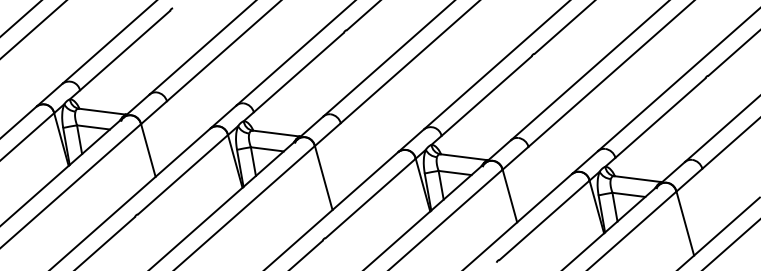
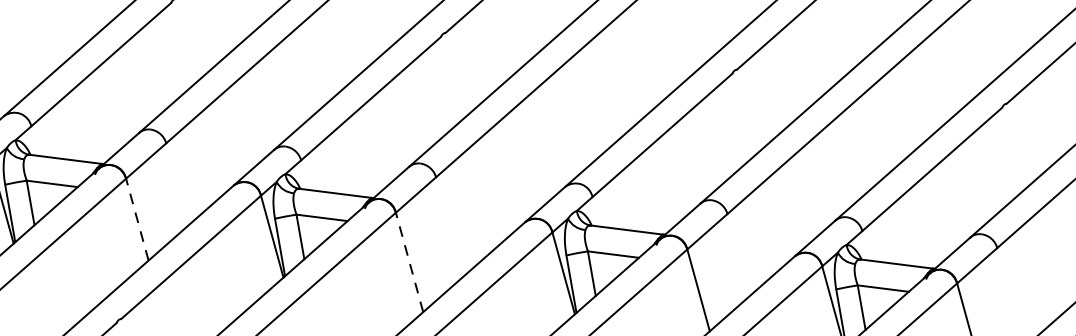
line: (148, 150) -> (137, 219), solid -> dashed
line: (323, 177) -> (409, 261), solid -> dashed

